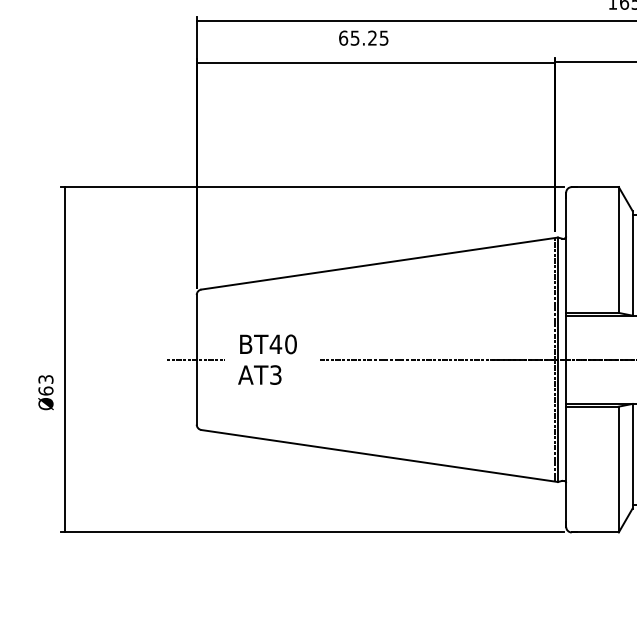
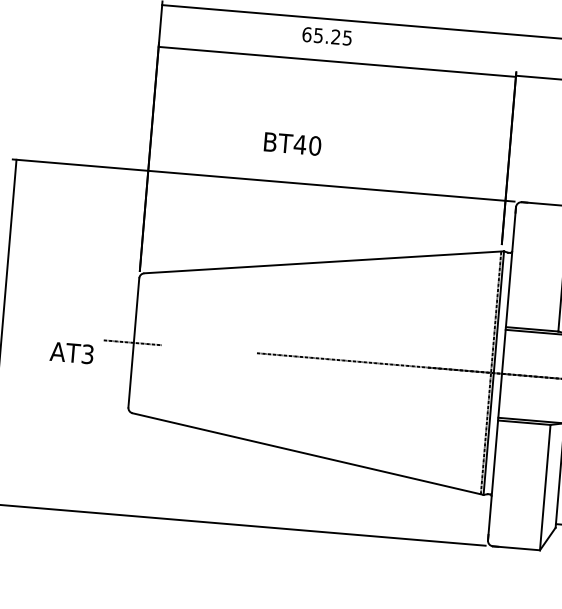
text: (268, 344) -> (292, 144), moved
text: (259, 374) -> (71, 352), moved

